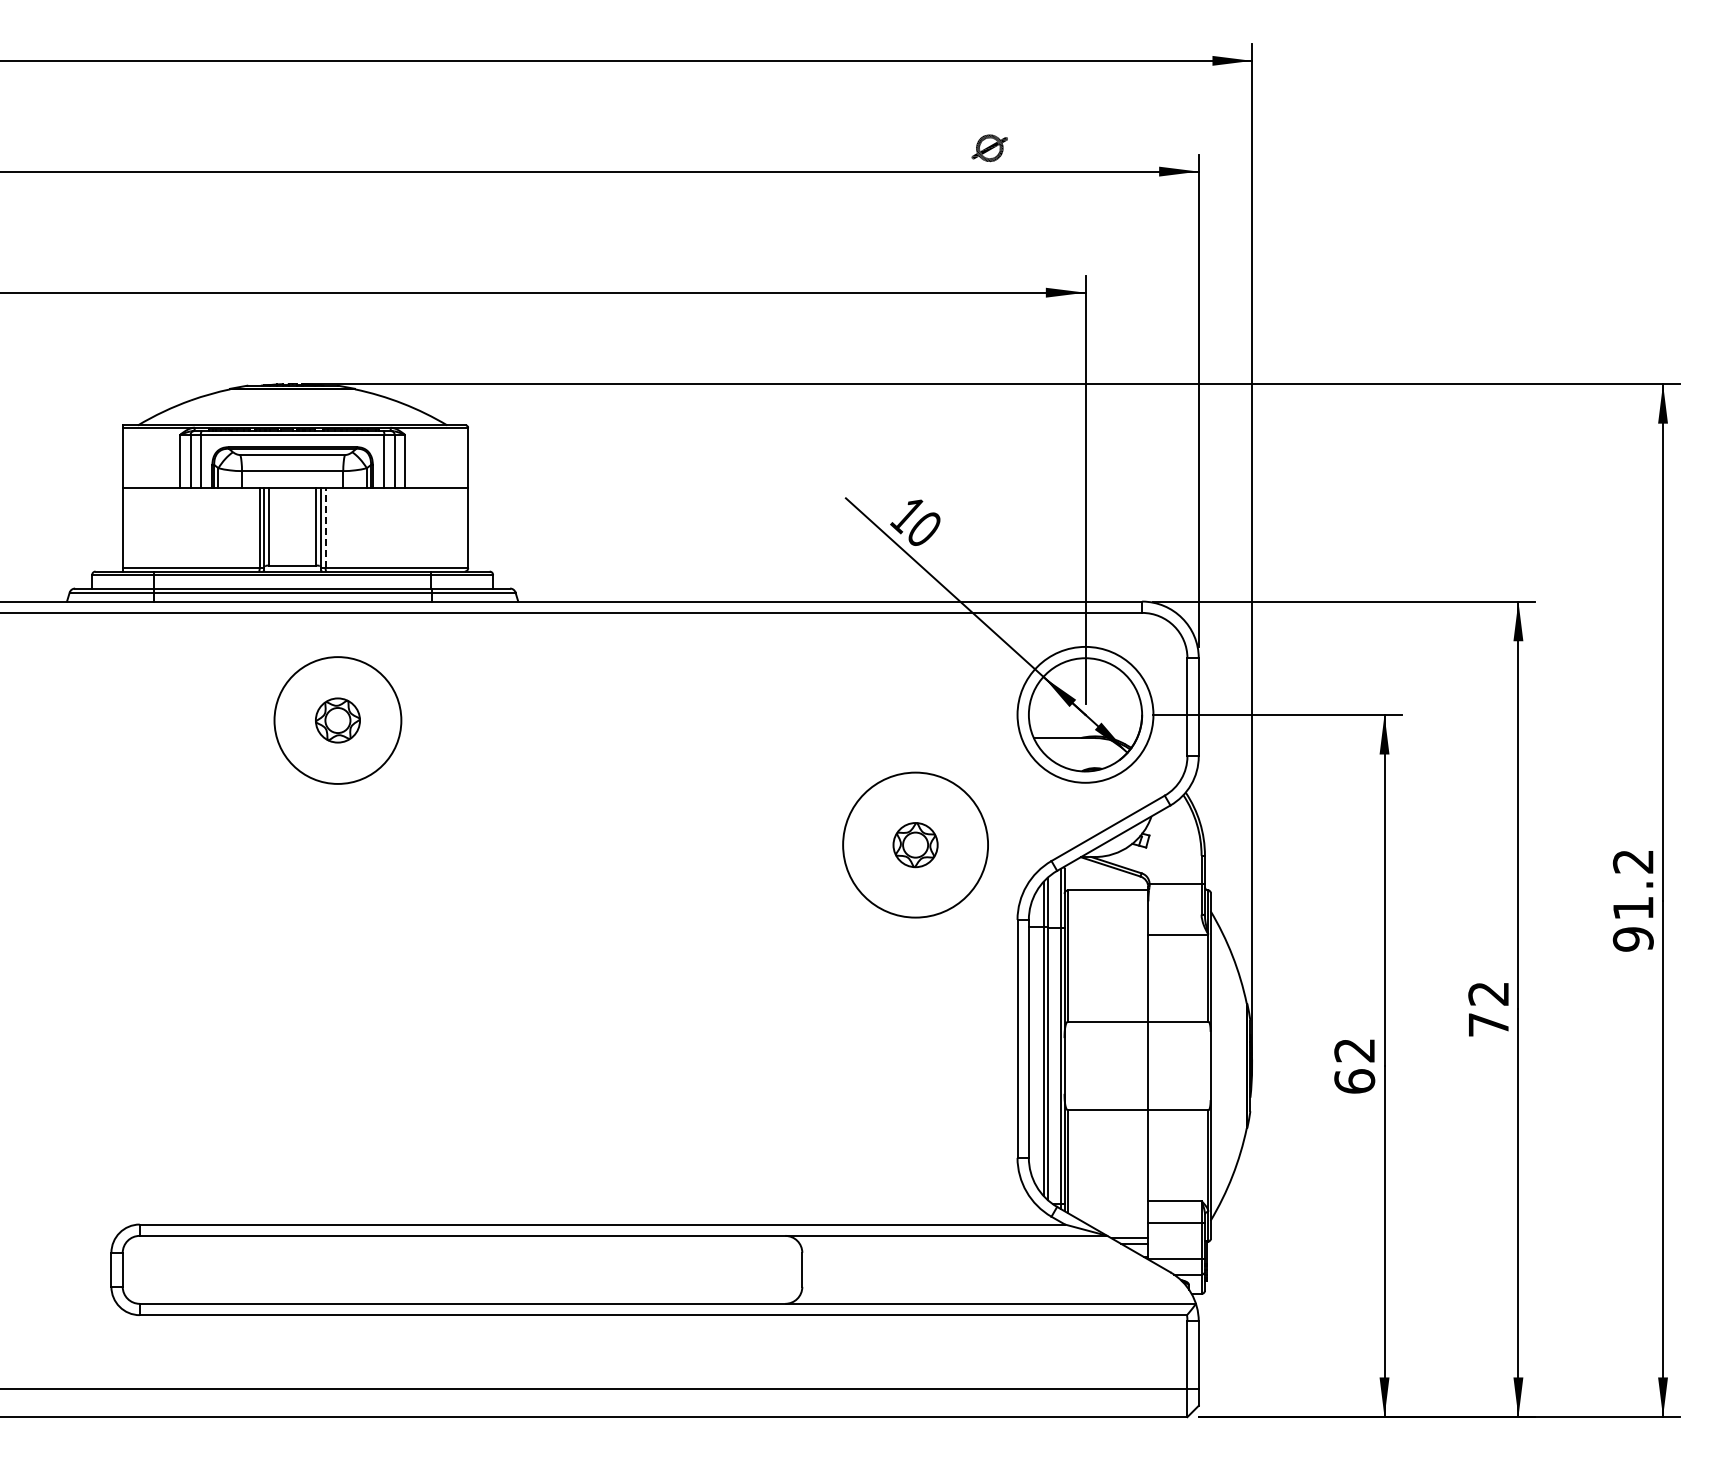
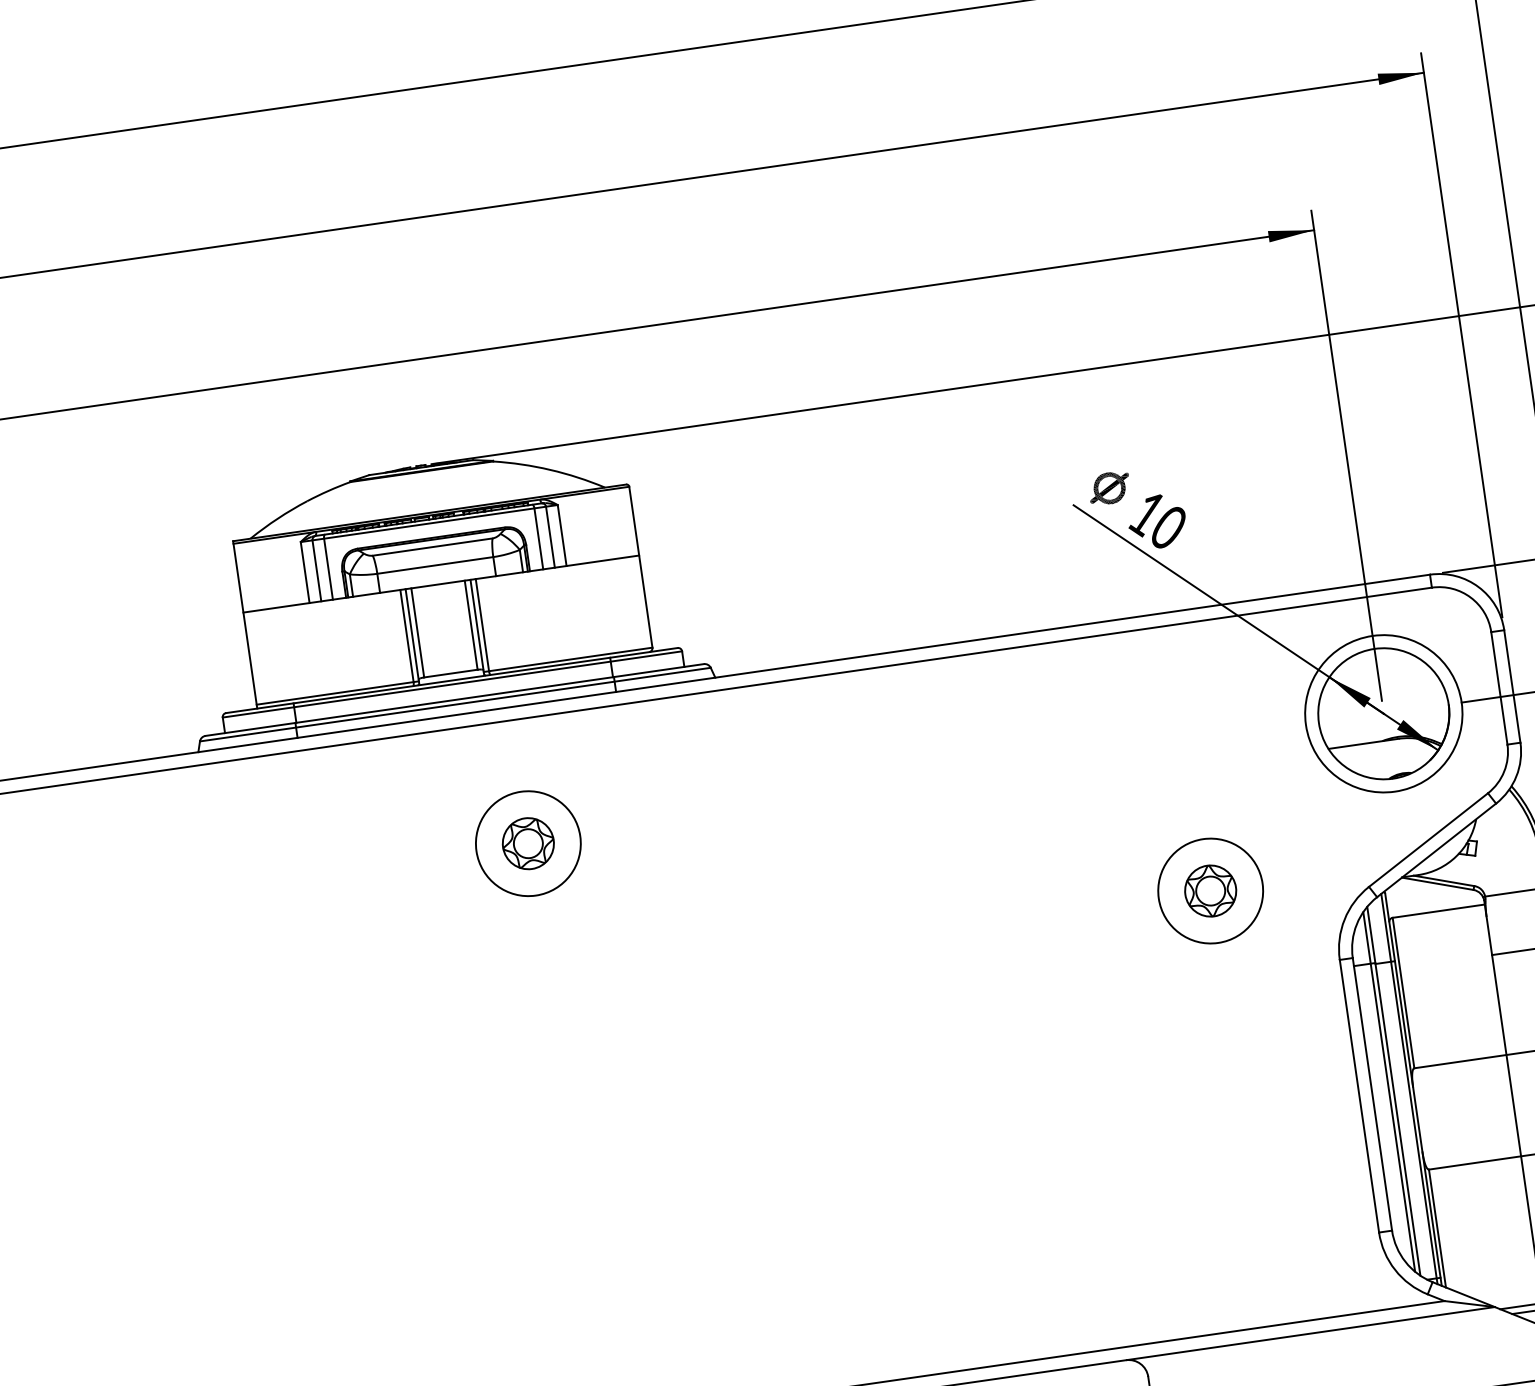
part: (989, 148) -> (1109, 488), moved
line: (325, 527) -> (482, 624), dashed -> solid
circle: (337, 720) -> (527, 843), size x0.71
circle: (915, 844) -> (1210, 890), size x0.62

